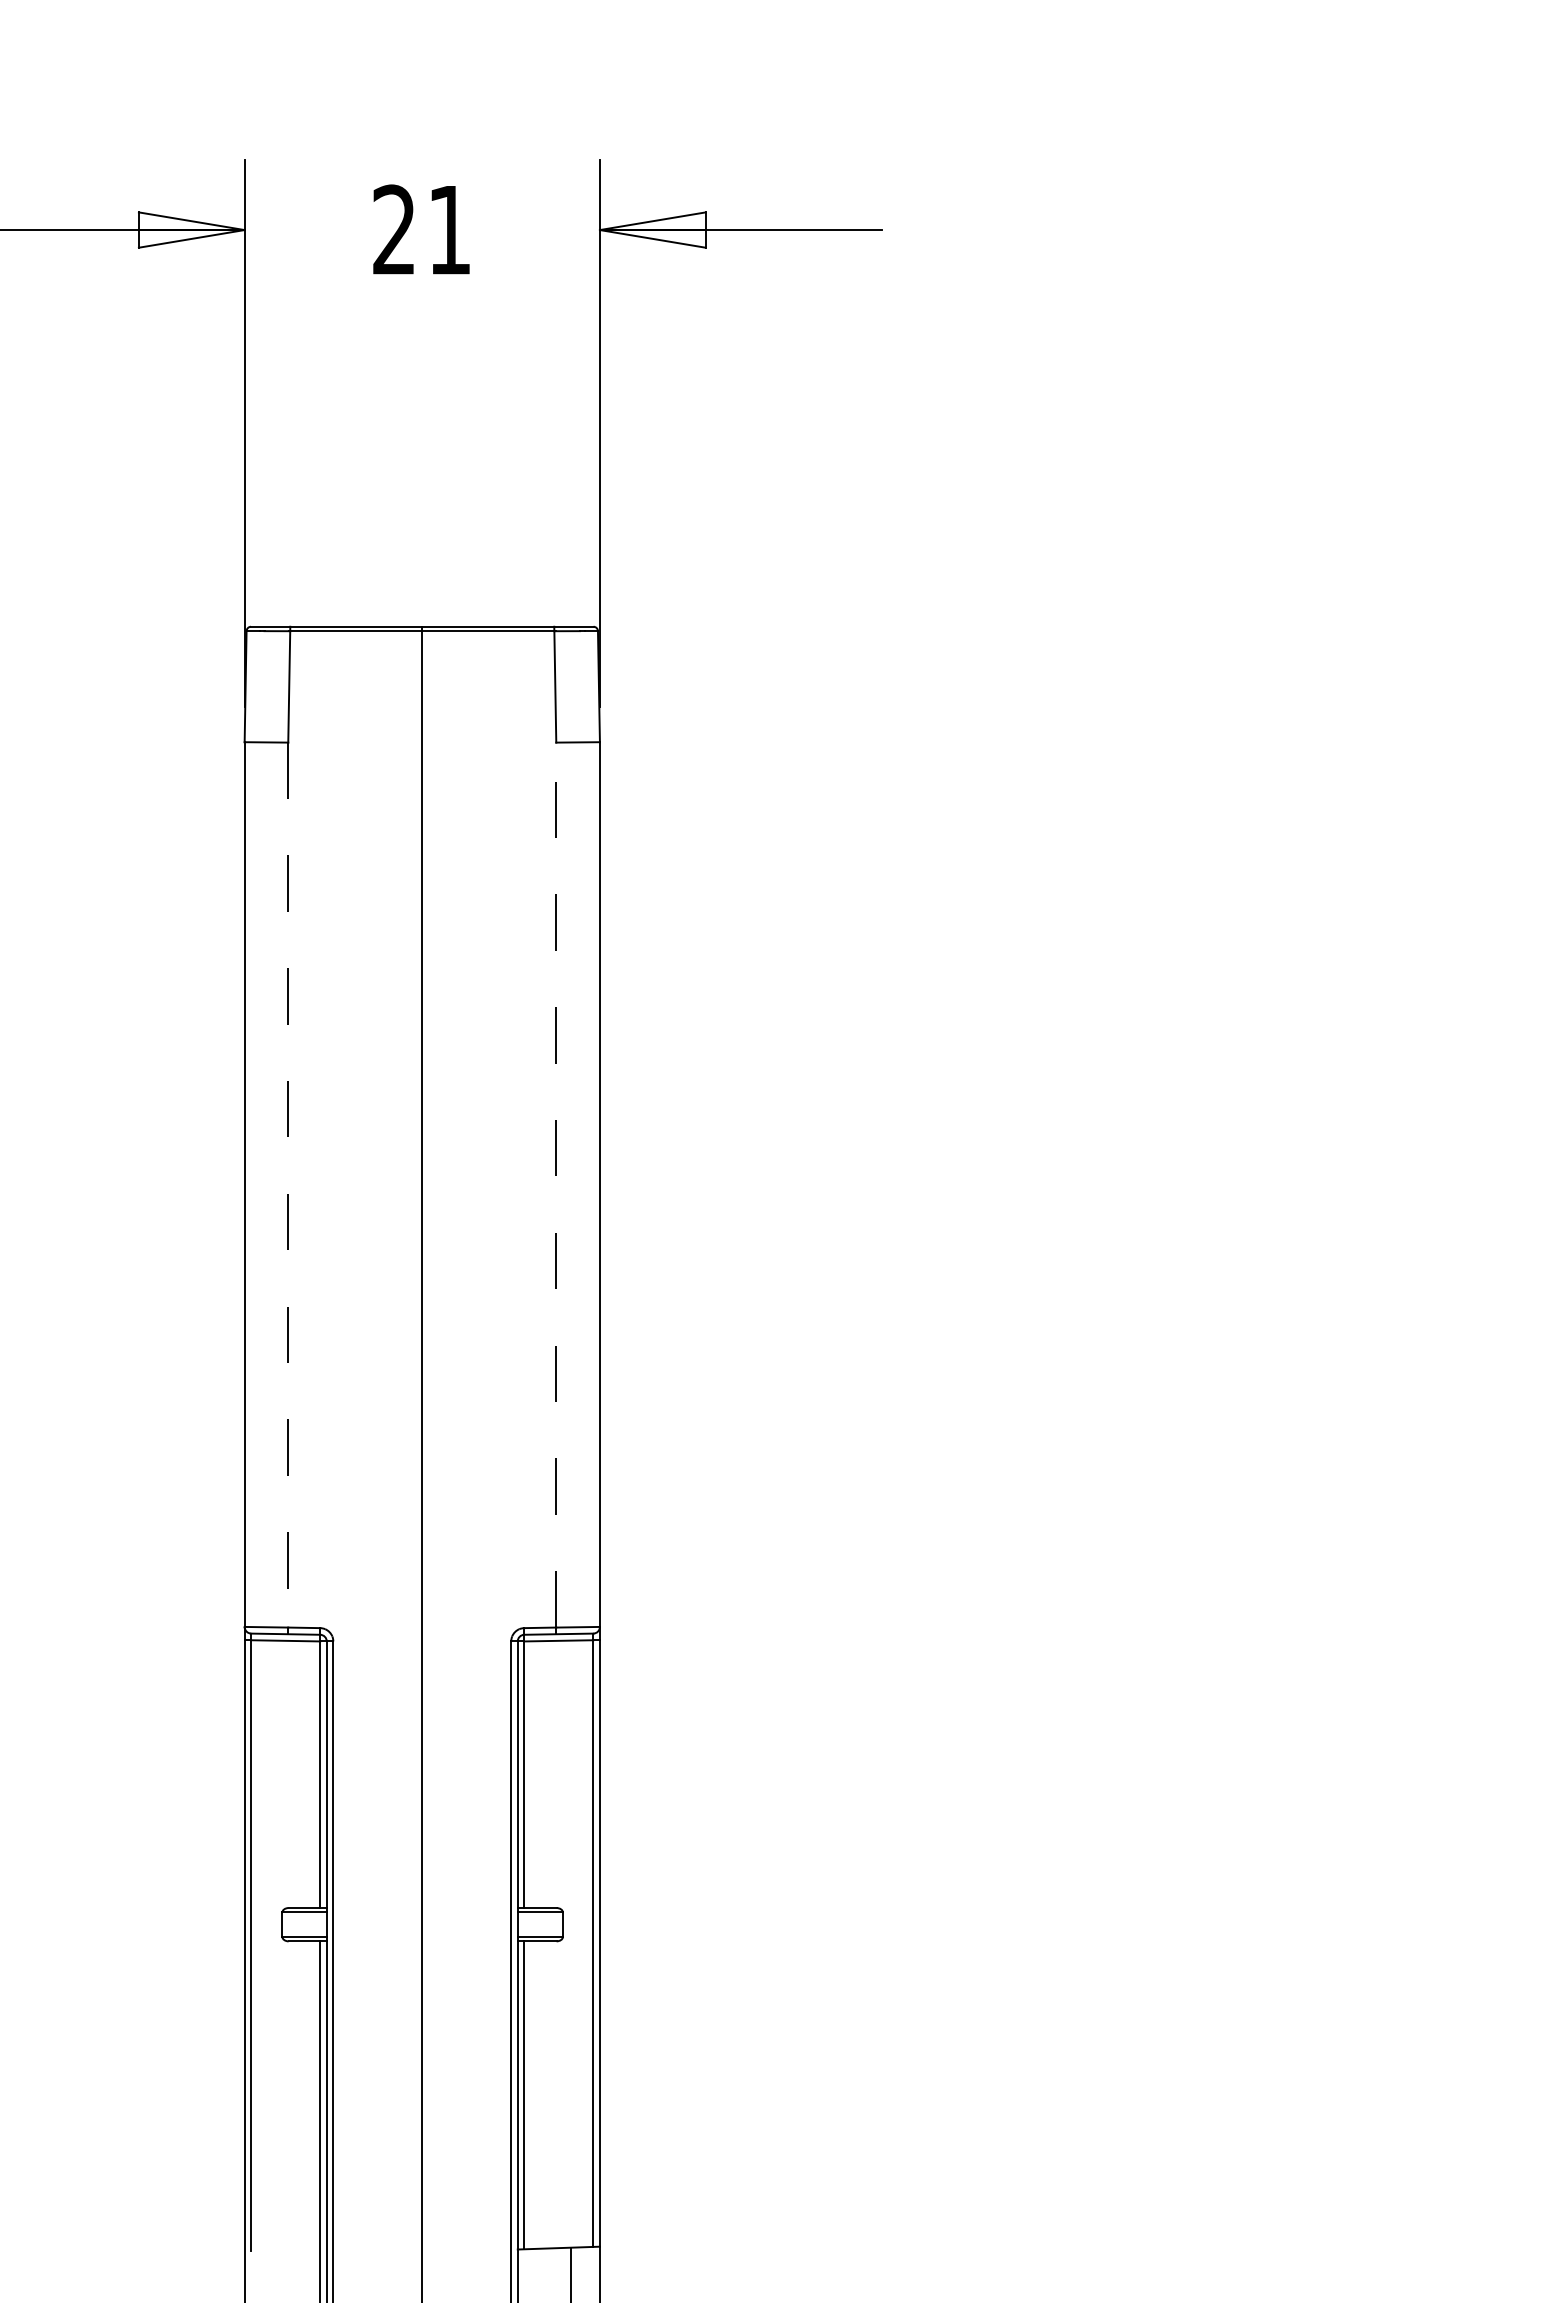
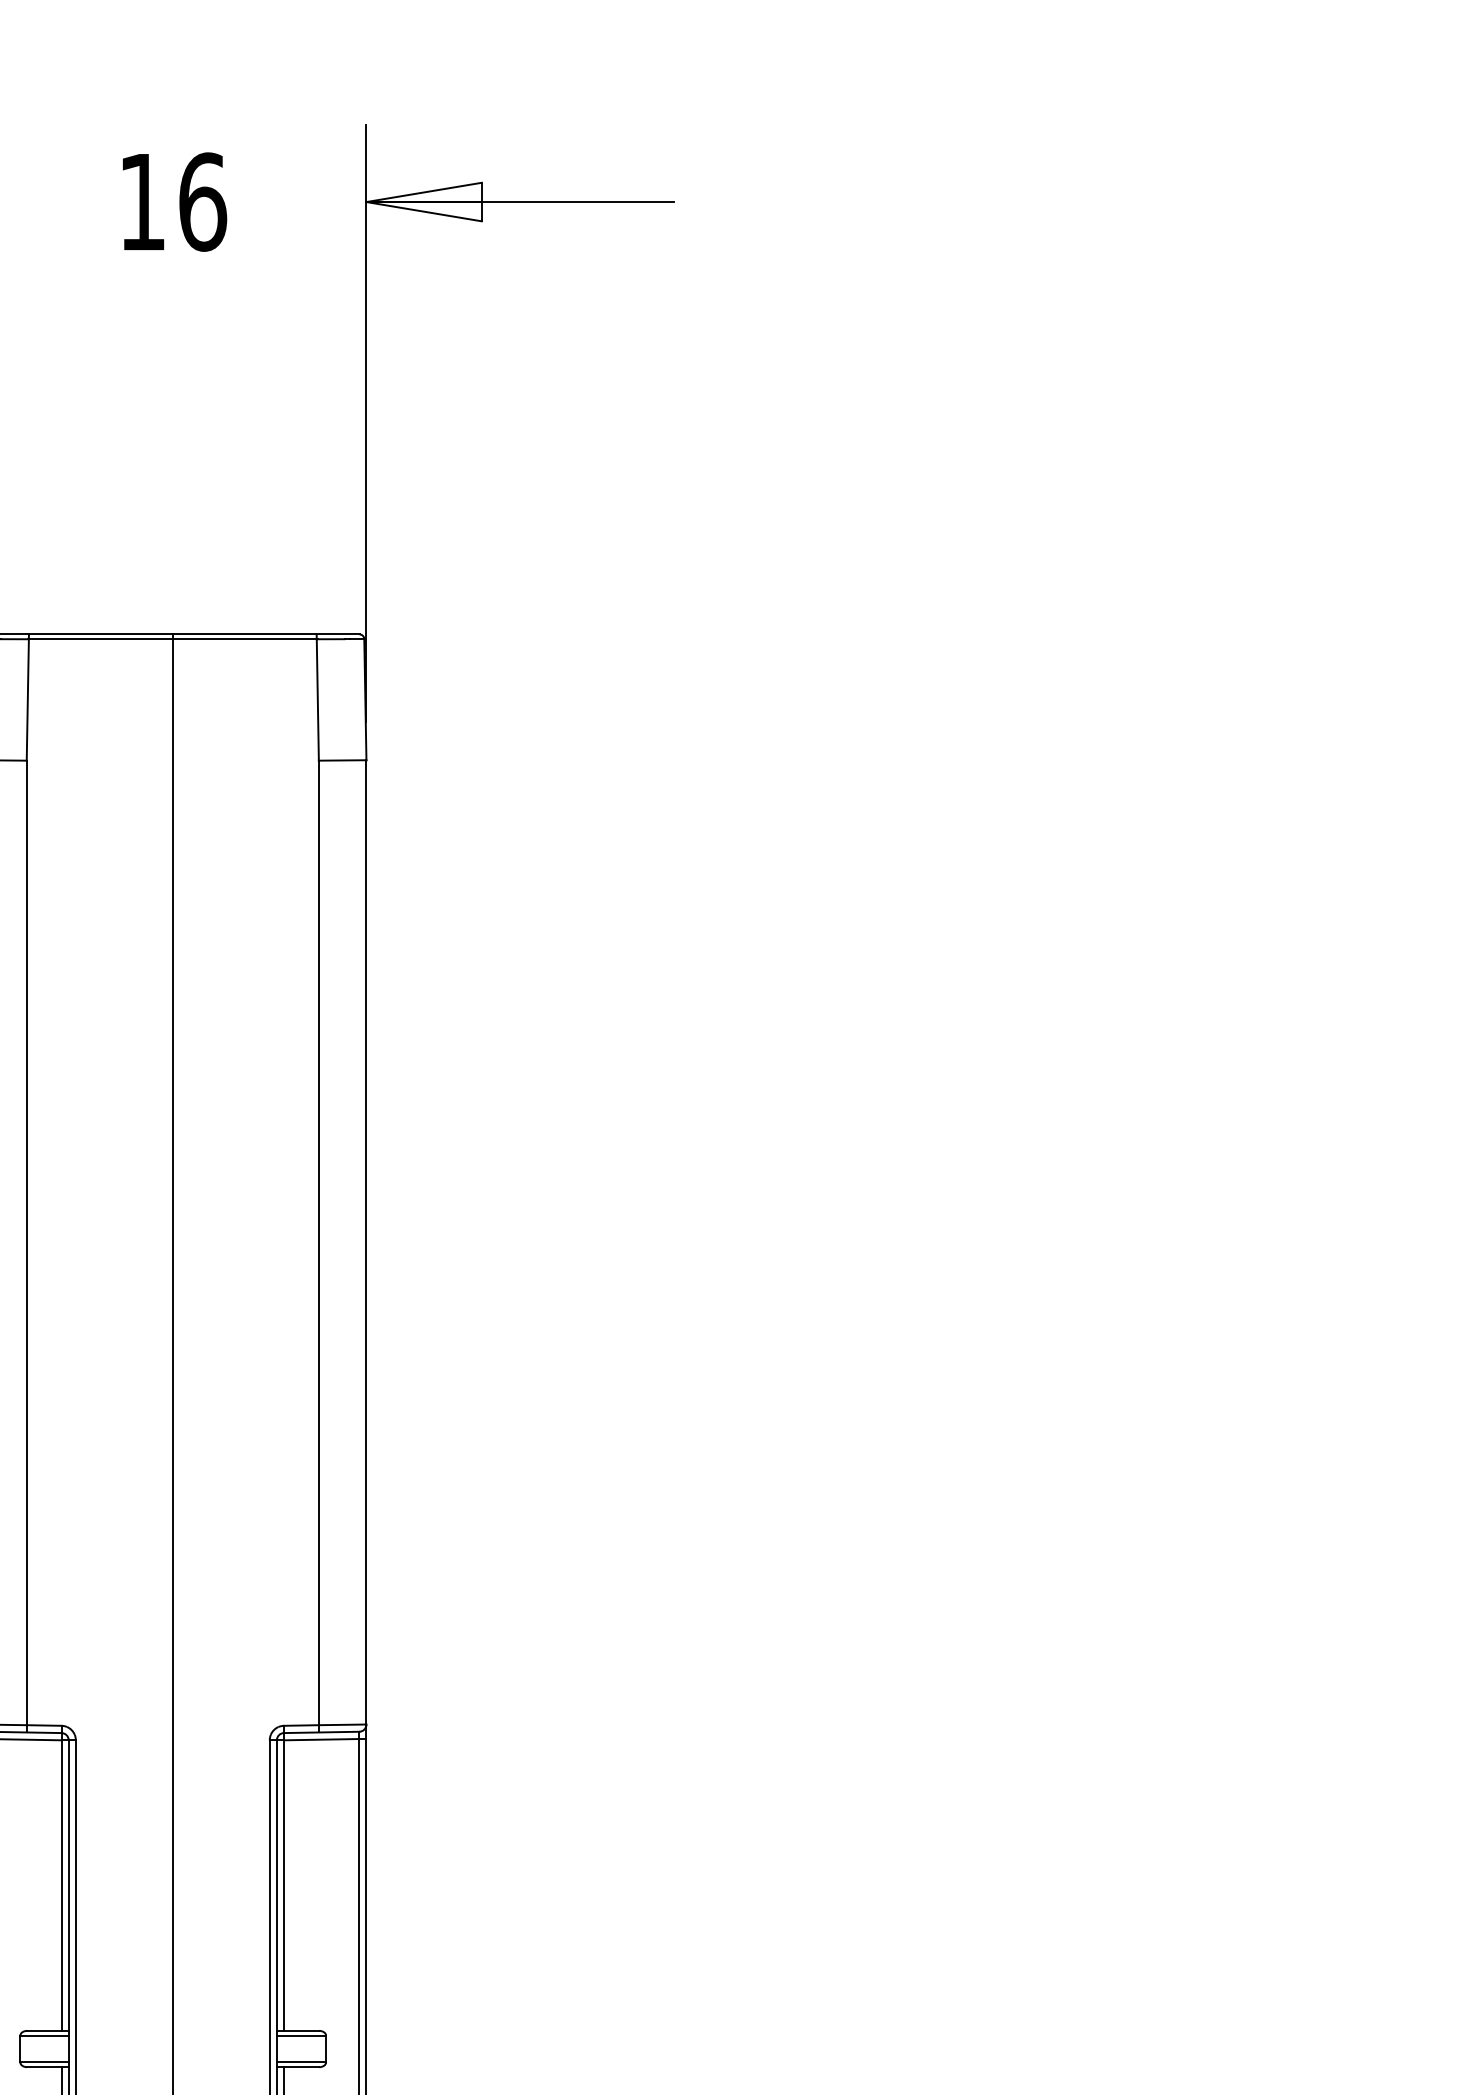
text: (422, 229) -> (173, 201), 21 -> 16
line: (556, 1184) -> (319, 1242), dashed -> solid
line: (288, 1185) -> (27, 1243), dashed -> solid

